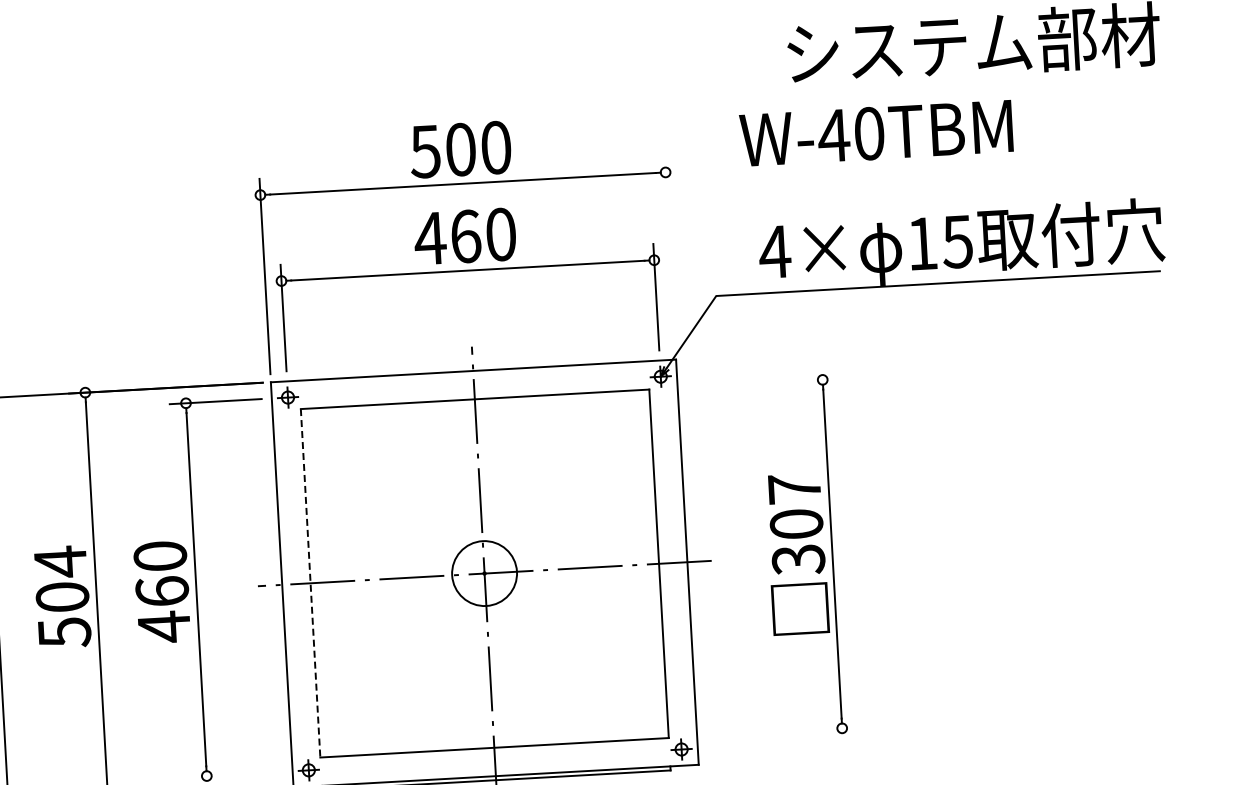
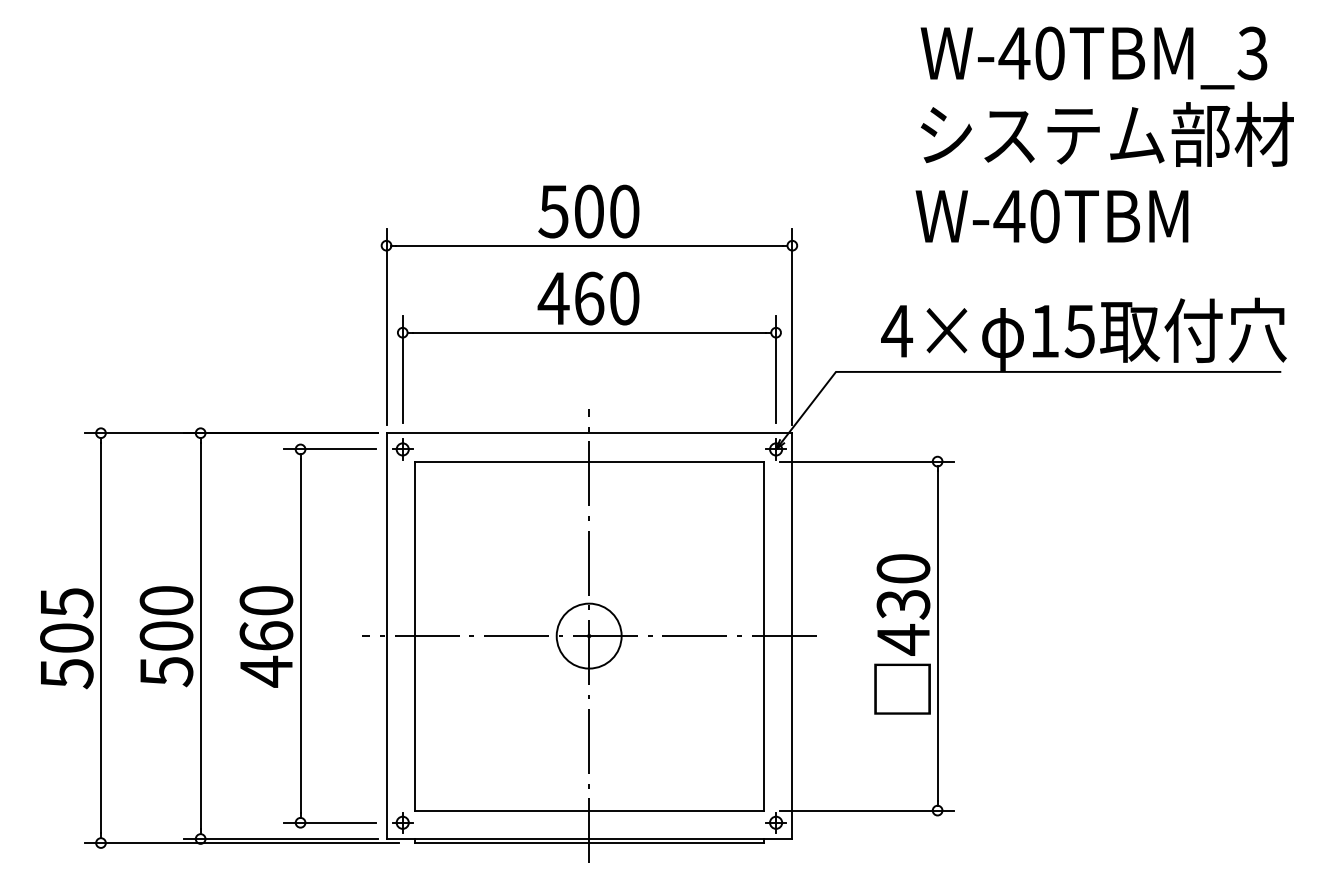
text: (875, 133) -> (1051, 216), moved
line: (670, 254) -> (792, 327), added
line: (751, 383) -> (866, 461), added
text: (796, 524) -> (903, 604), 307 -> 430
text: (60, 562) -> (166, 601), 504 -> 500
line: (310, 583) -> (414, 636), dashed -> solid
line: (771, 732) -> (866, 810), added
line: (236, 774) -> (330, 822), added

